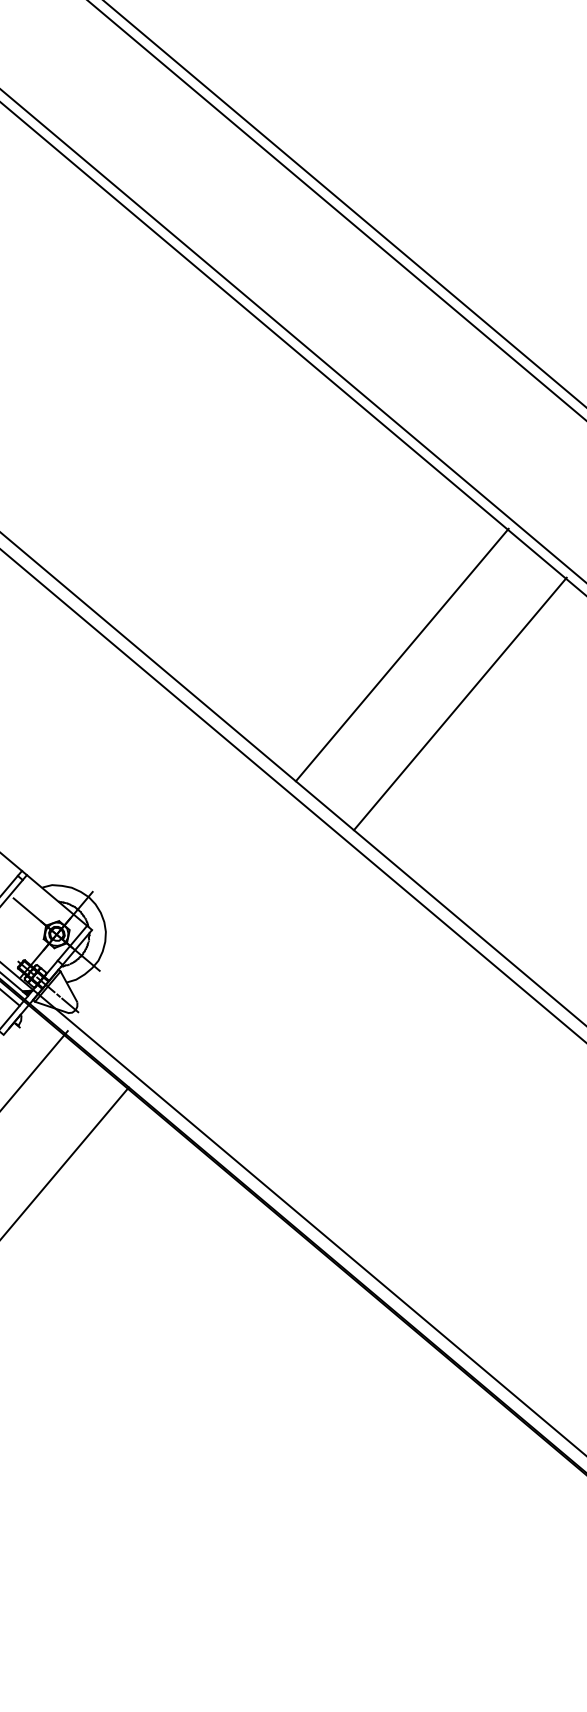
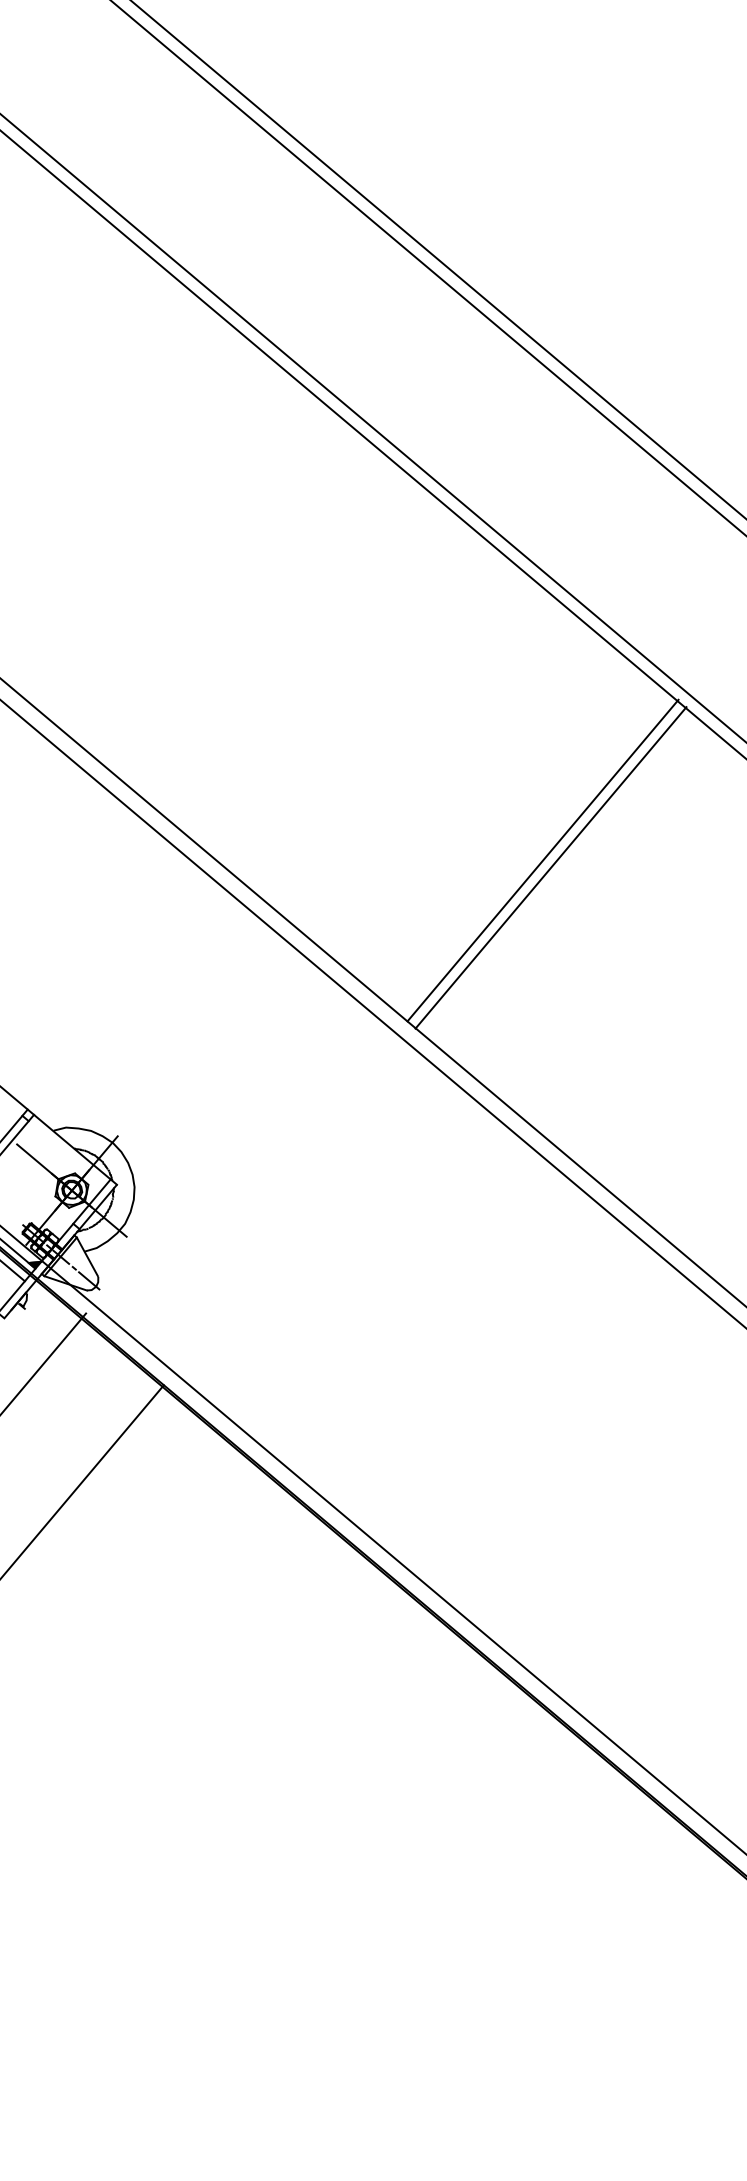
line: (401, 654) -> (542, 860), moved
line: (459, 703) -> (550, 867), moved

